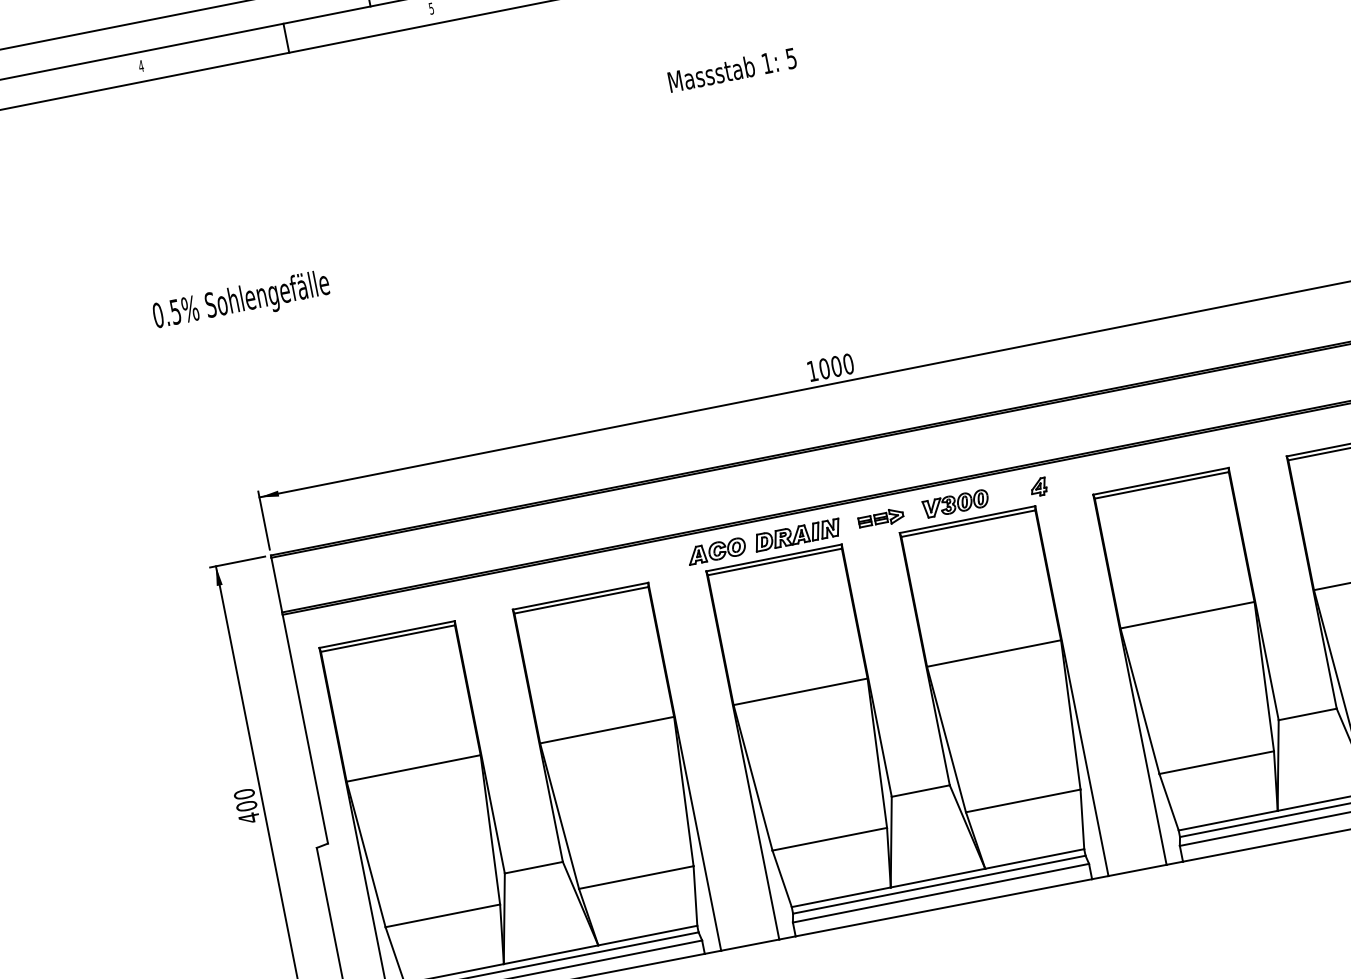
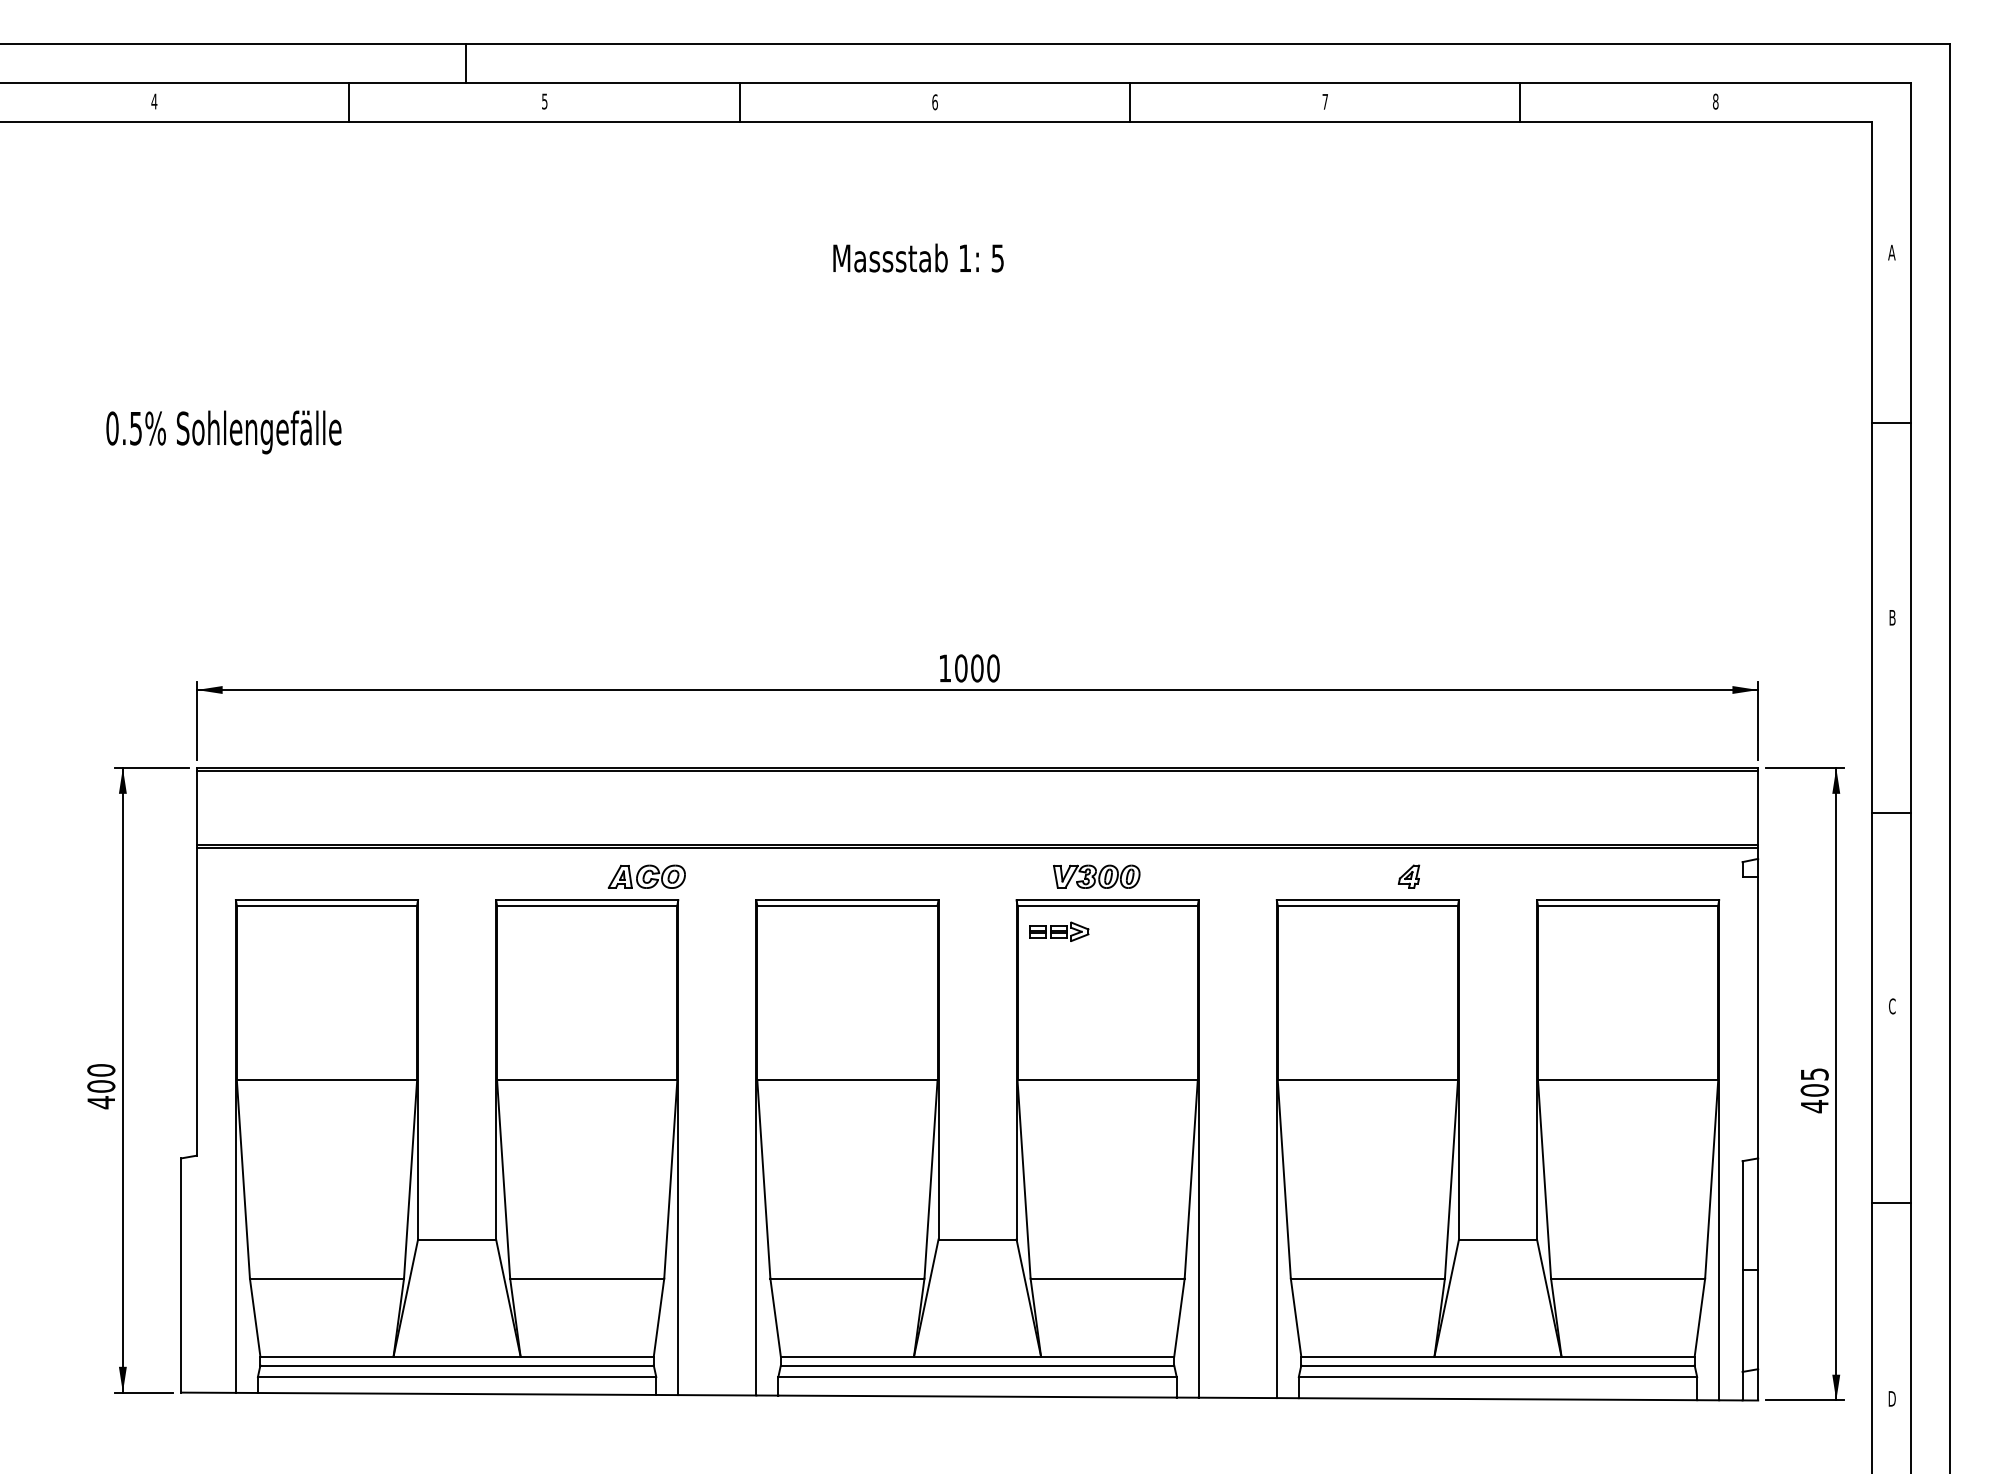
part: (1038, 487) -> (1408, 876), moved
part: (881, 518) -> (1059, 931), moved
part: (797, 534) -> (883, 876), removed
part: (716, 551) -> (646, 876), moved

